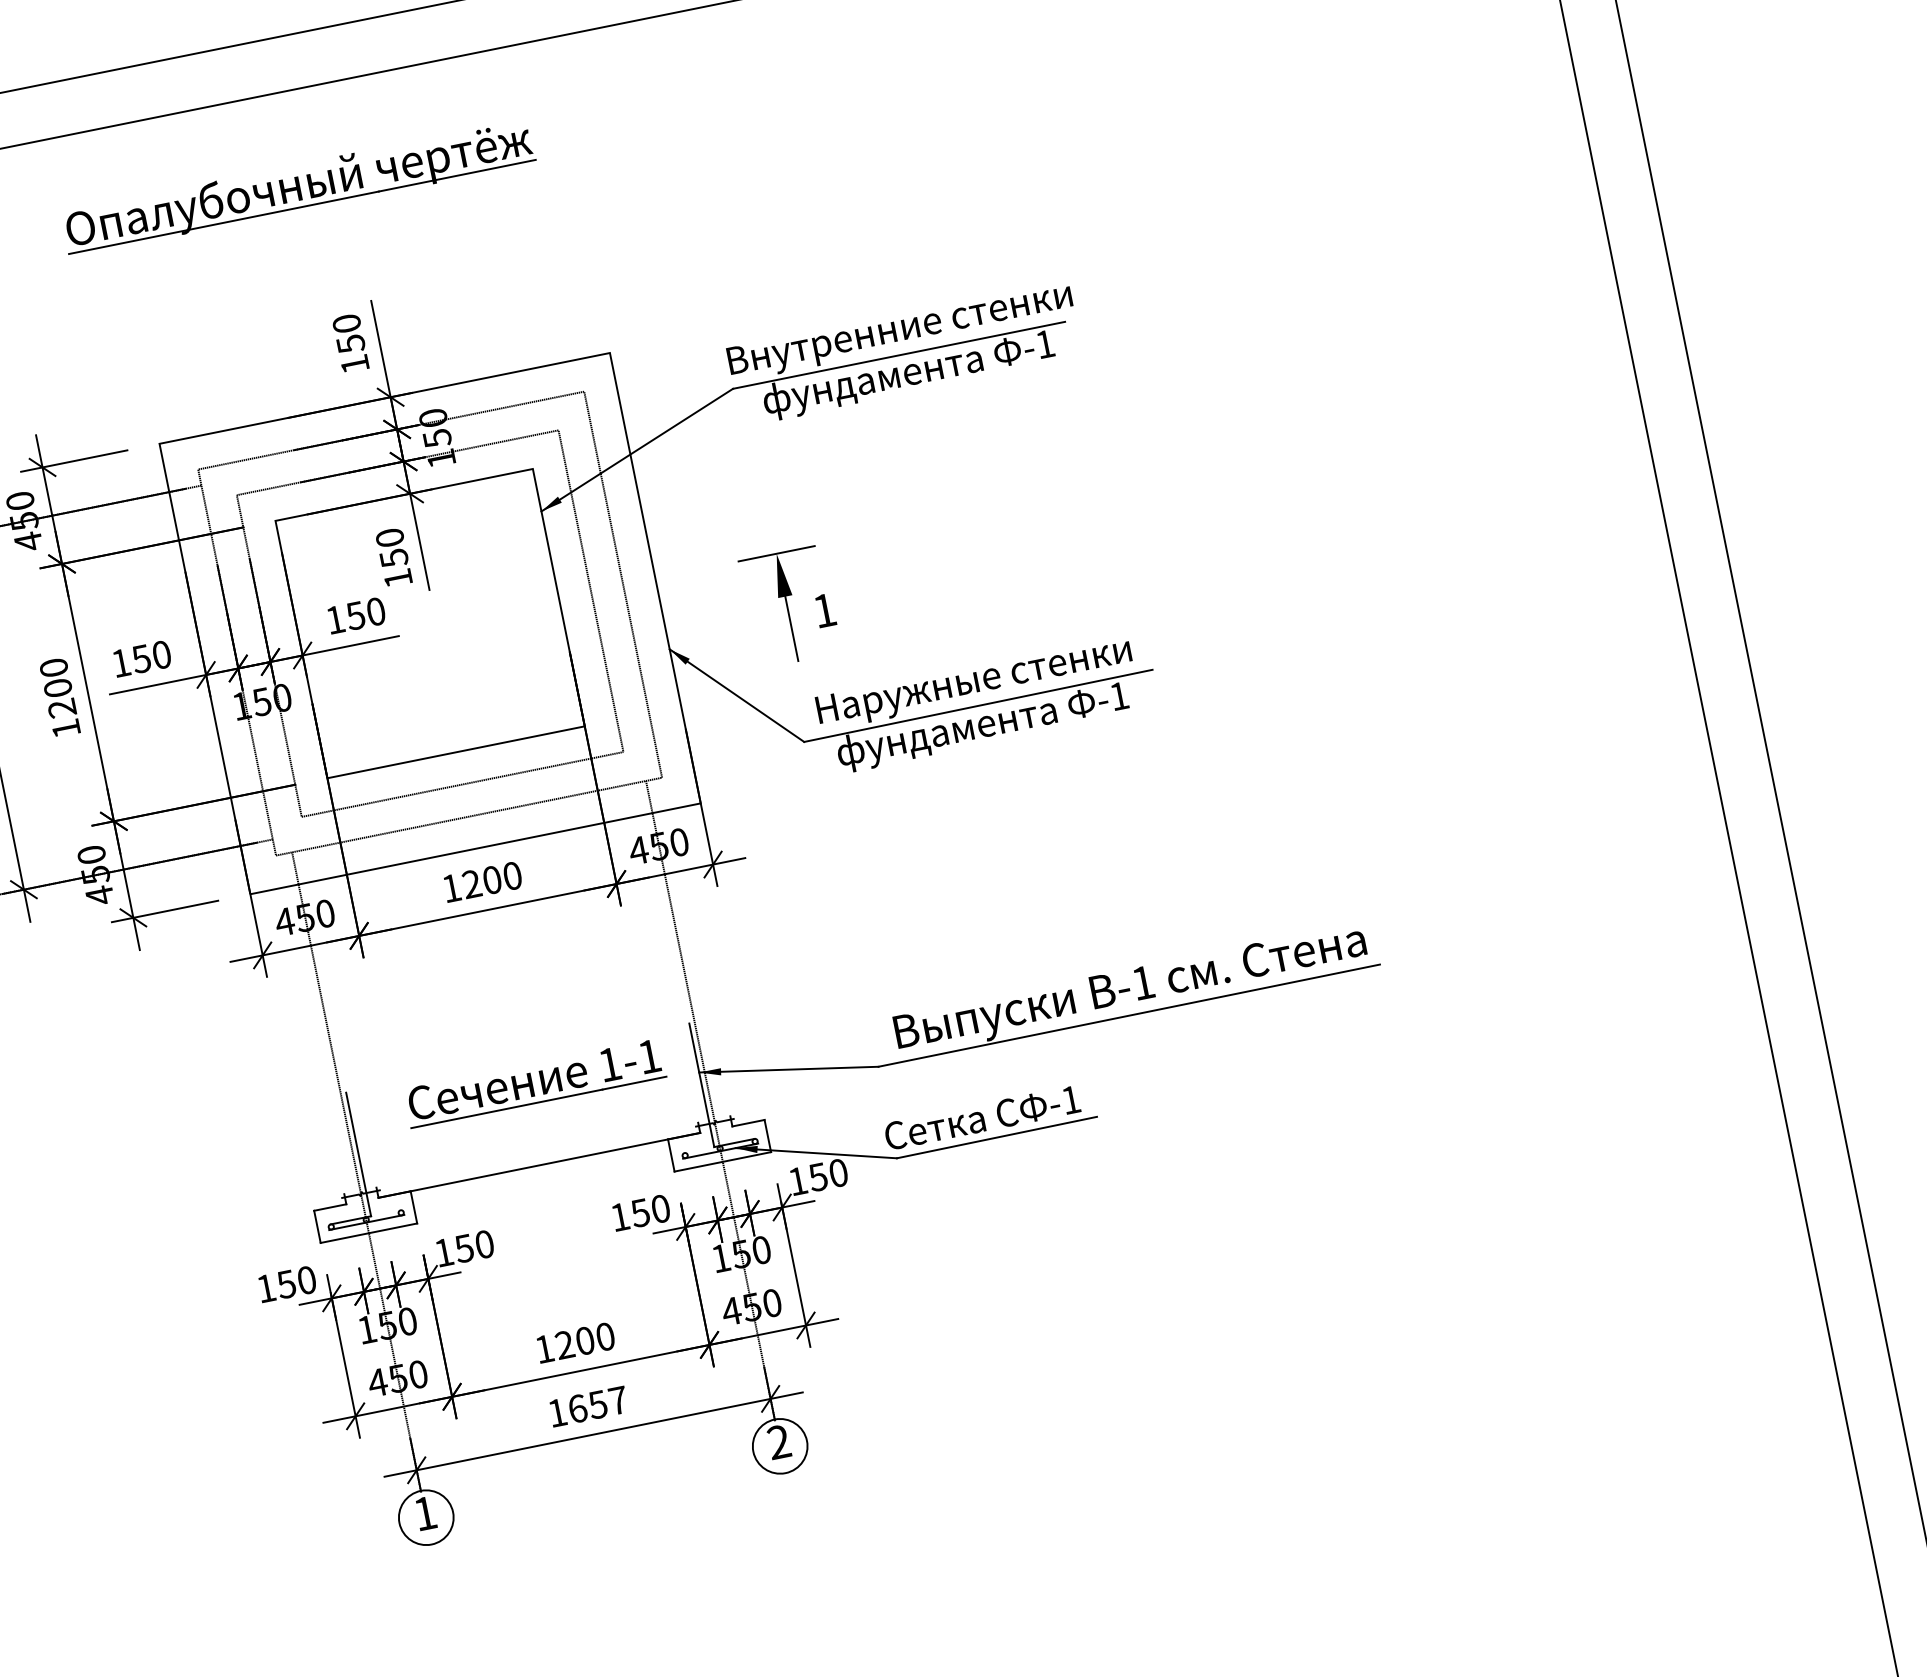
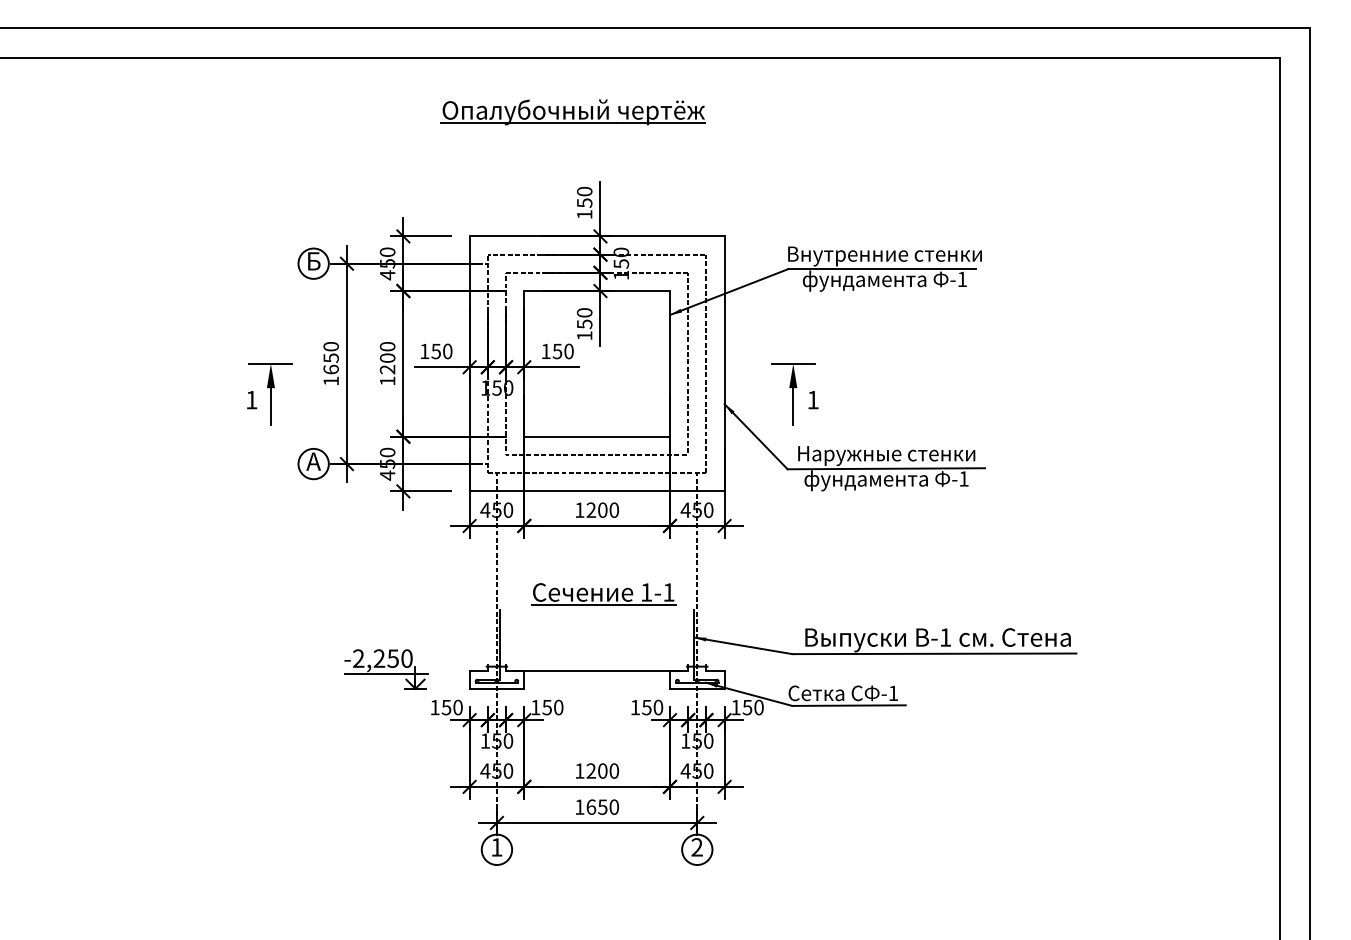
part: (534, 1083) -> (603, 594), moved
part: (166, 1238) -> (386, 669), added
text: (618, 1399) -> (614, 806), 1657 -> 1650

